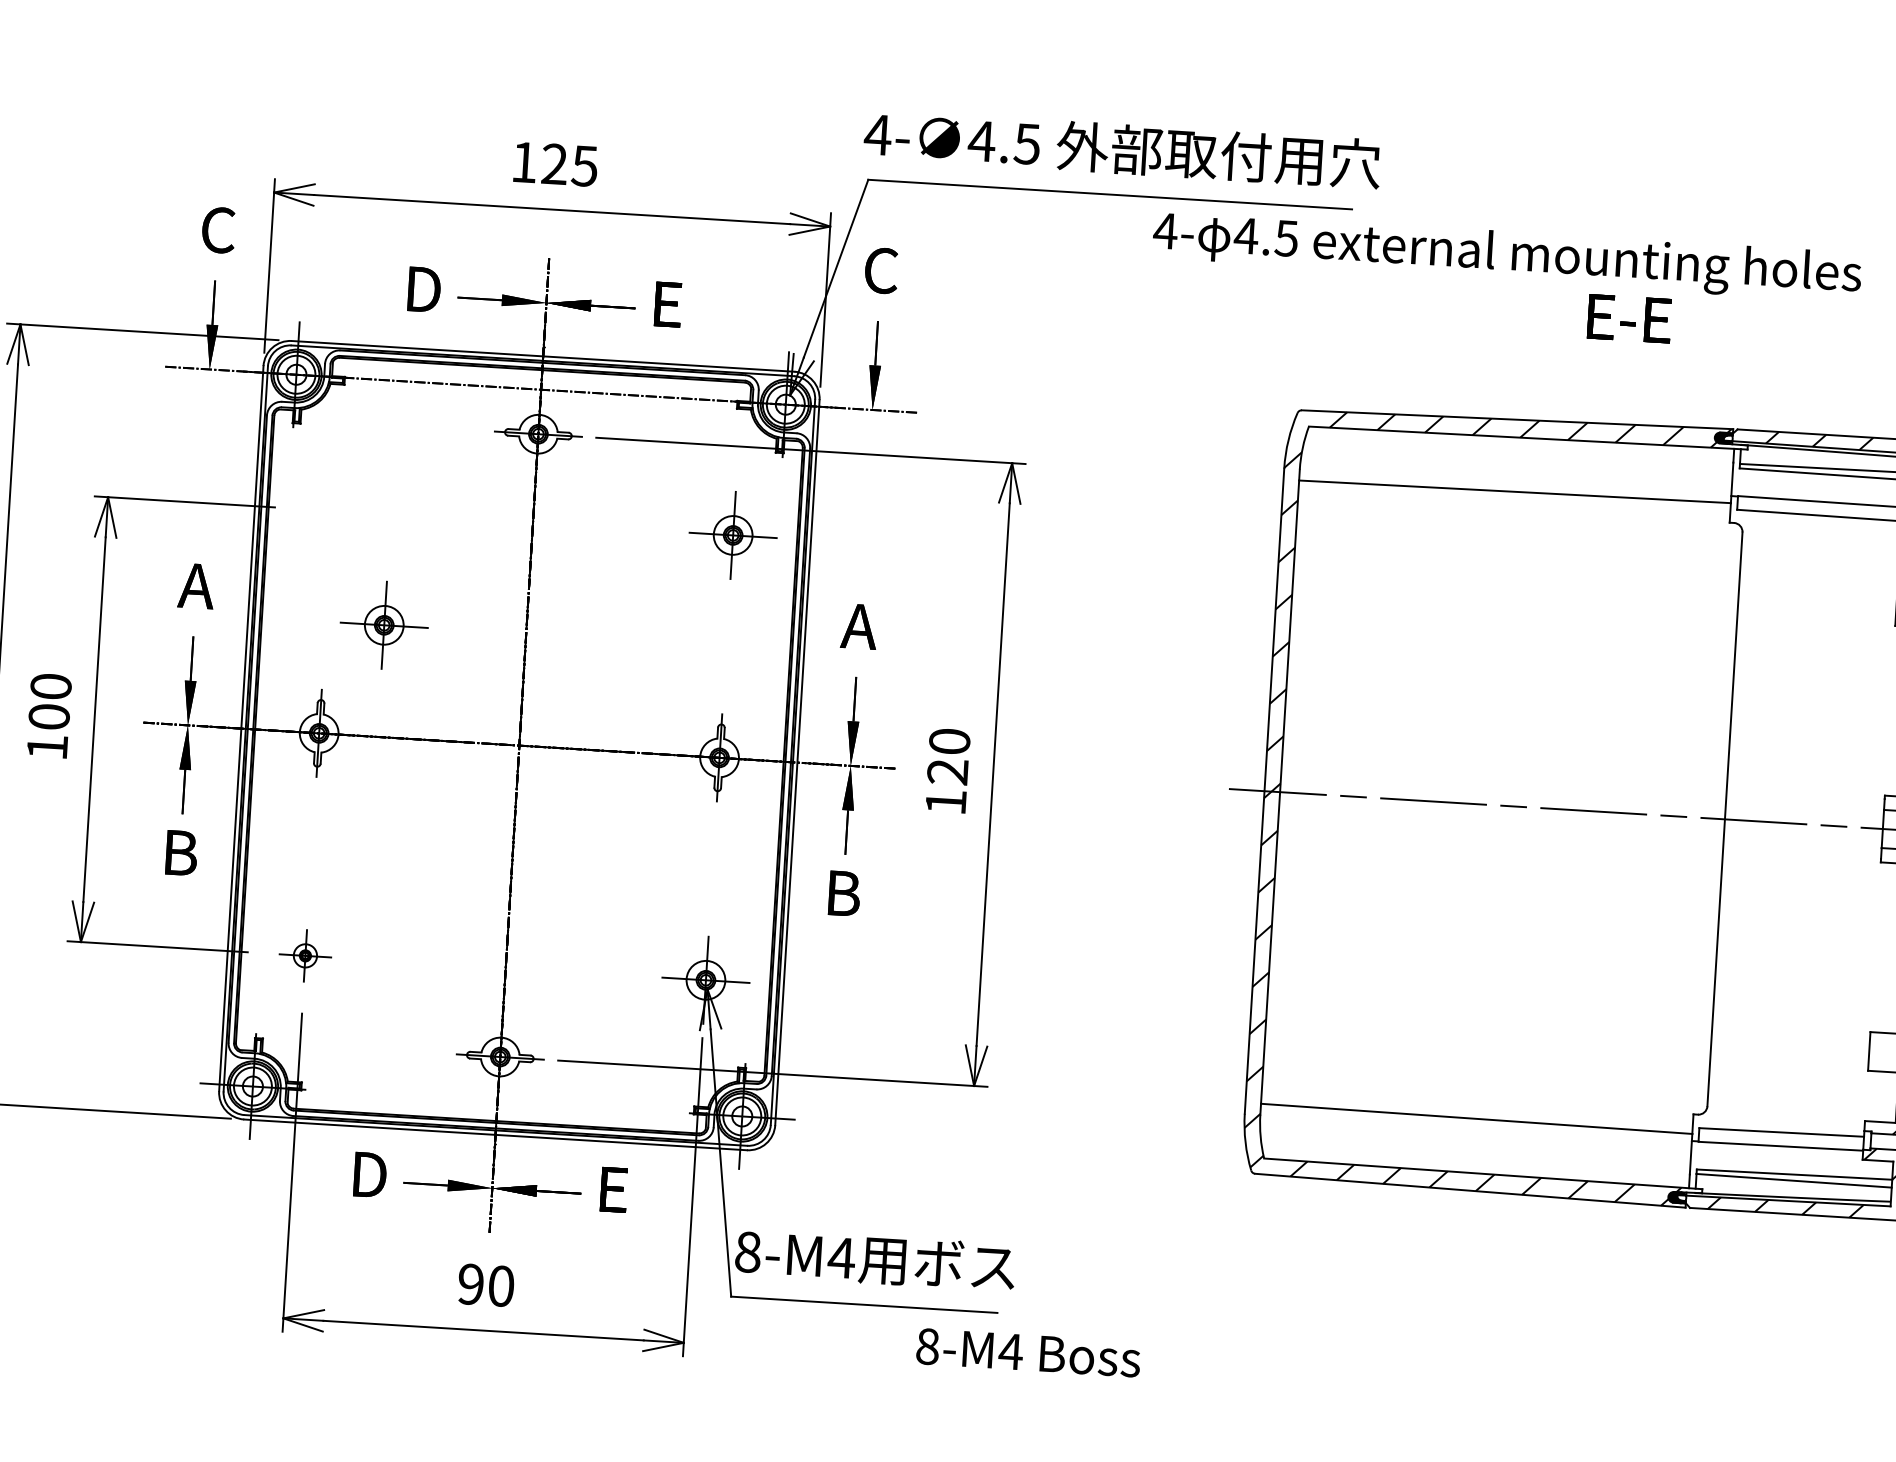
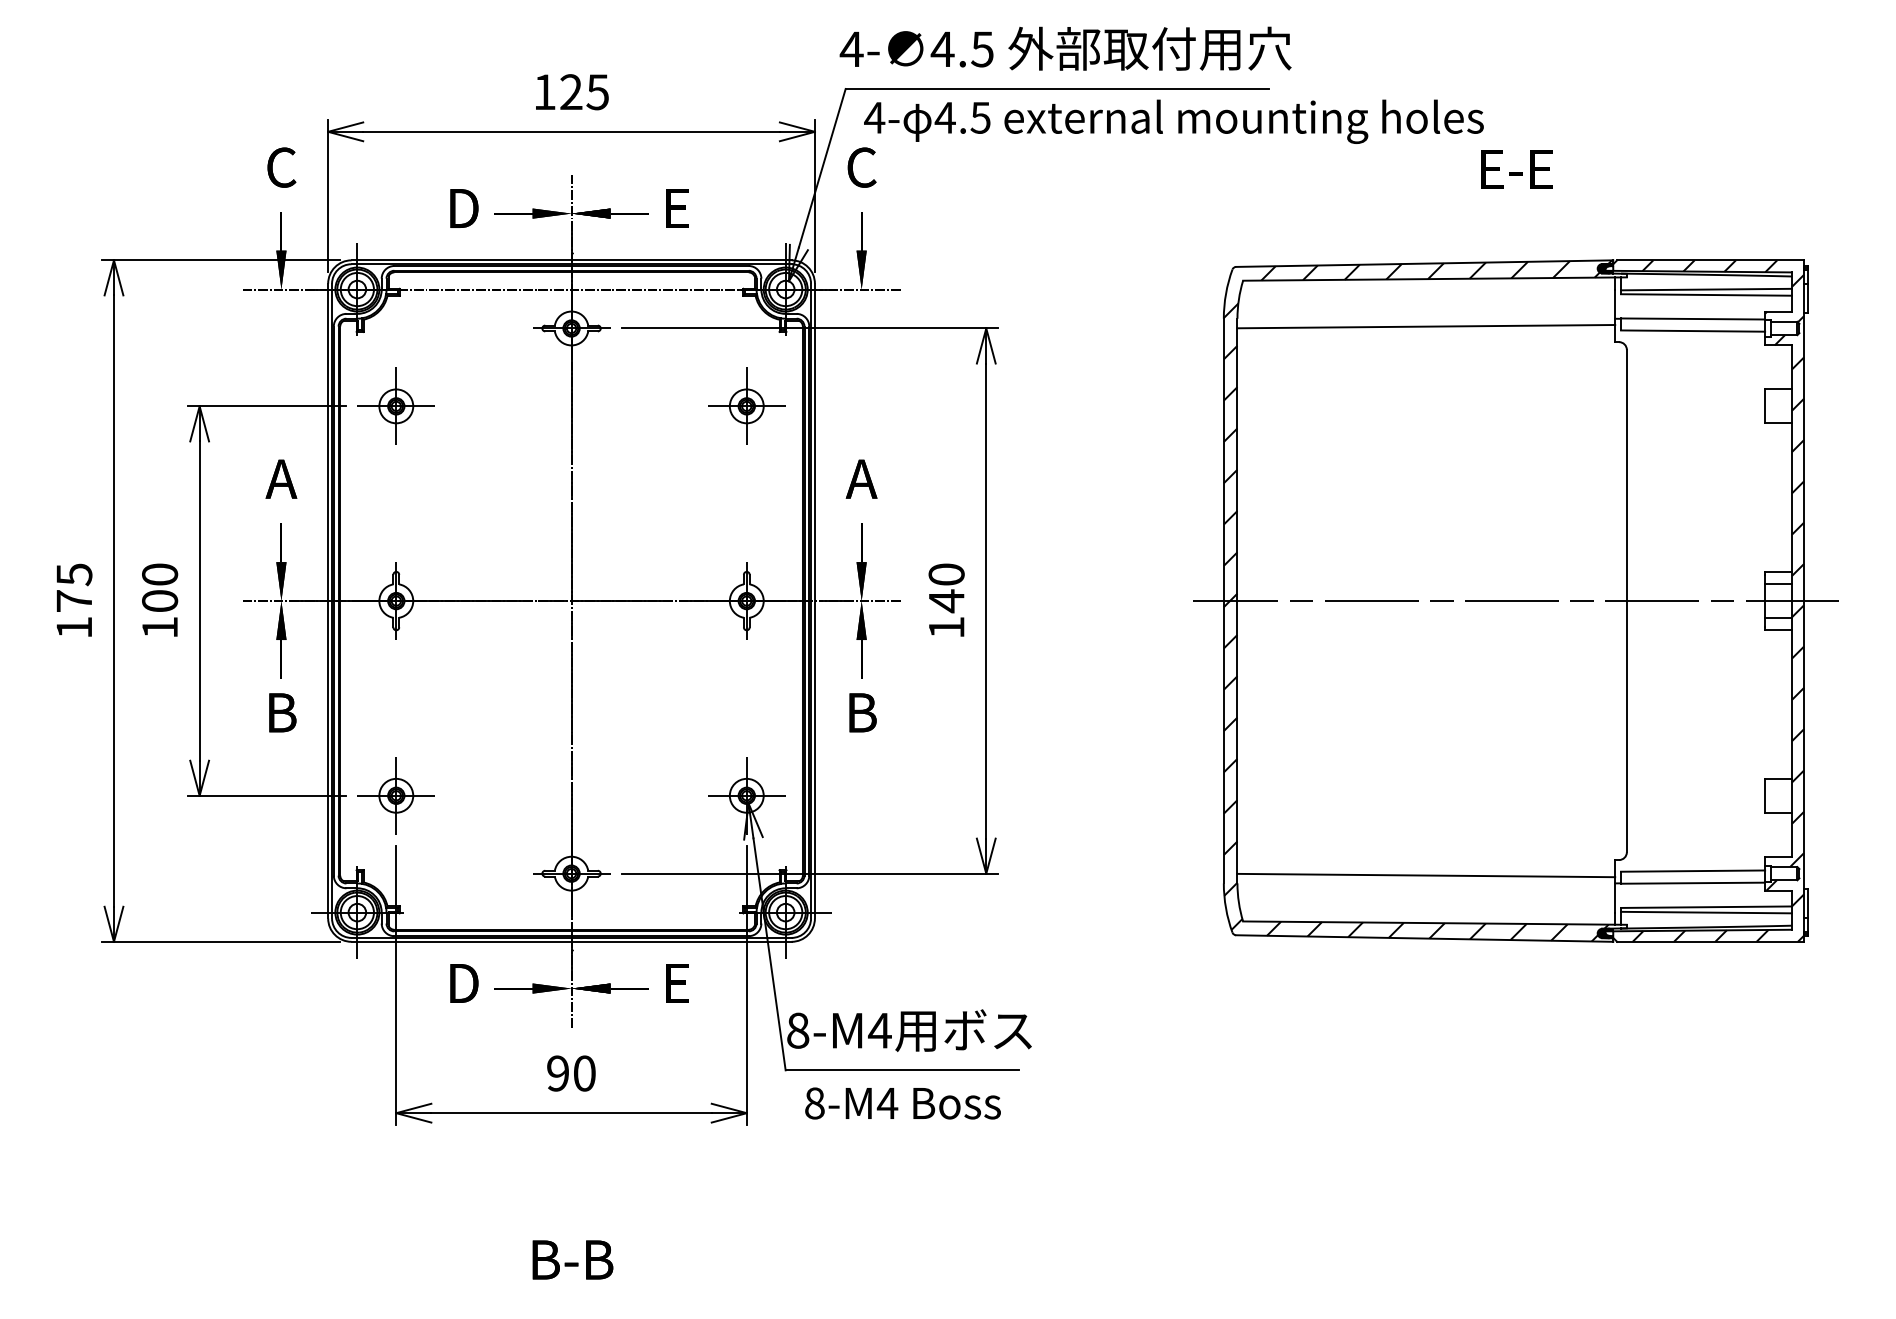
text: (1506, 256) -> (1173, 121), moved
part: (383, 624) -> (395, 405), moved
text: (947, 772) -> (946, 601), 120 -> 140
part: (304, 955) -> (395, 795), size x1.67
text: (1027, 1352) -> (902, 1103), moved

